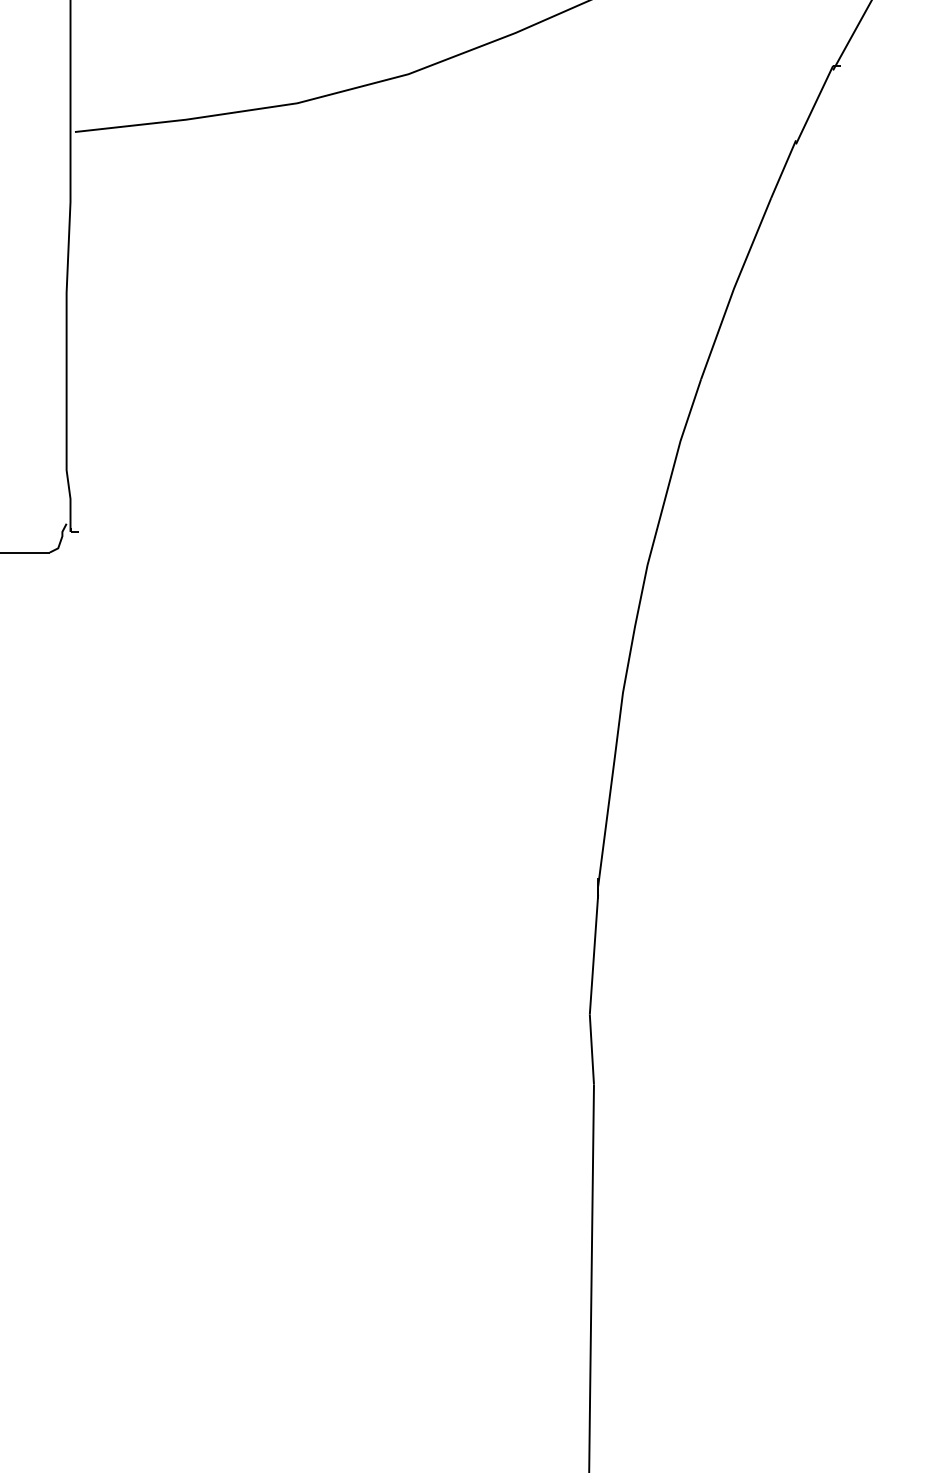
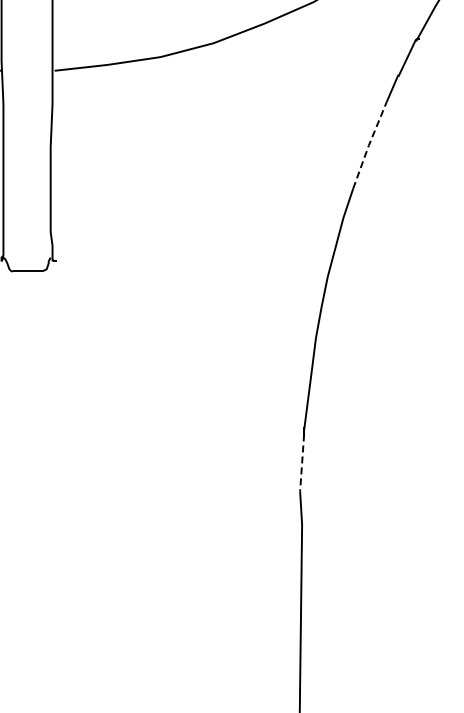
line: (733, 288) -> (368, 145), solid -> dashed
line: (594, 955) -> (302, 463), solid -> dashed

